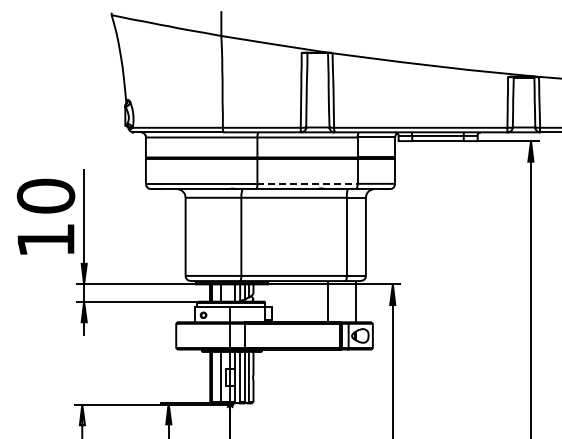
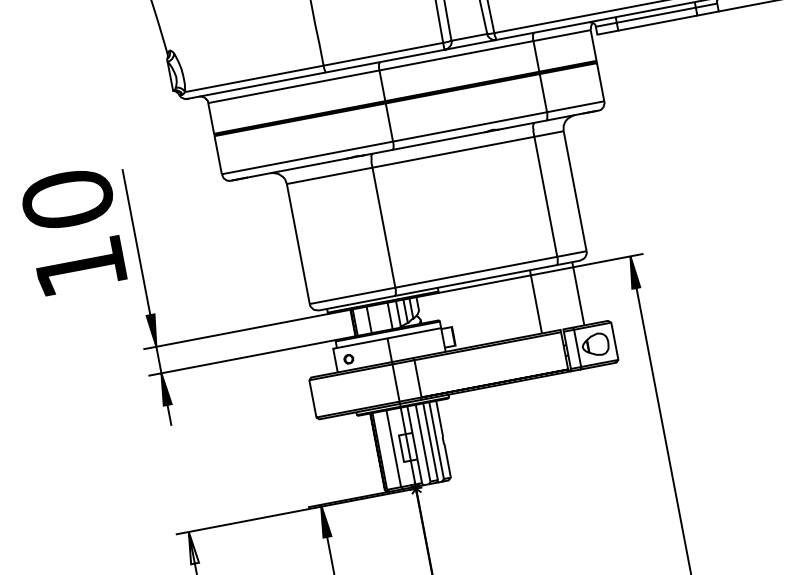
line: (308, 183) -> (471, 126), dashed -> solid
text: (45, 216) -> (72, 230), moved

